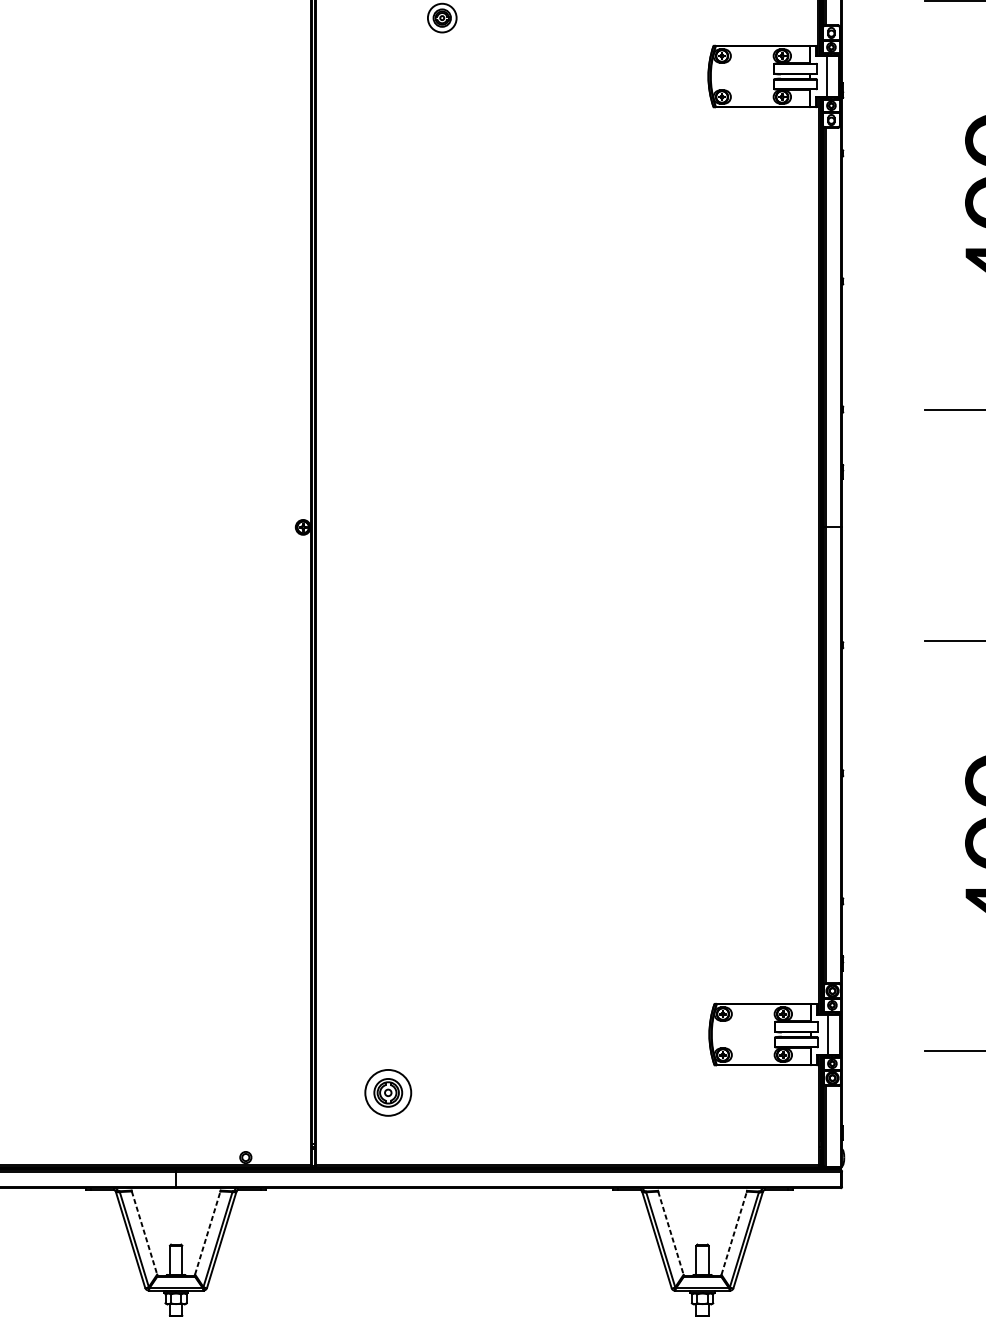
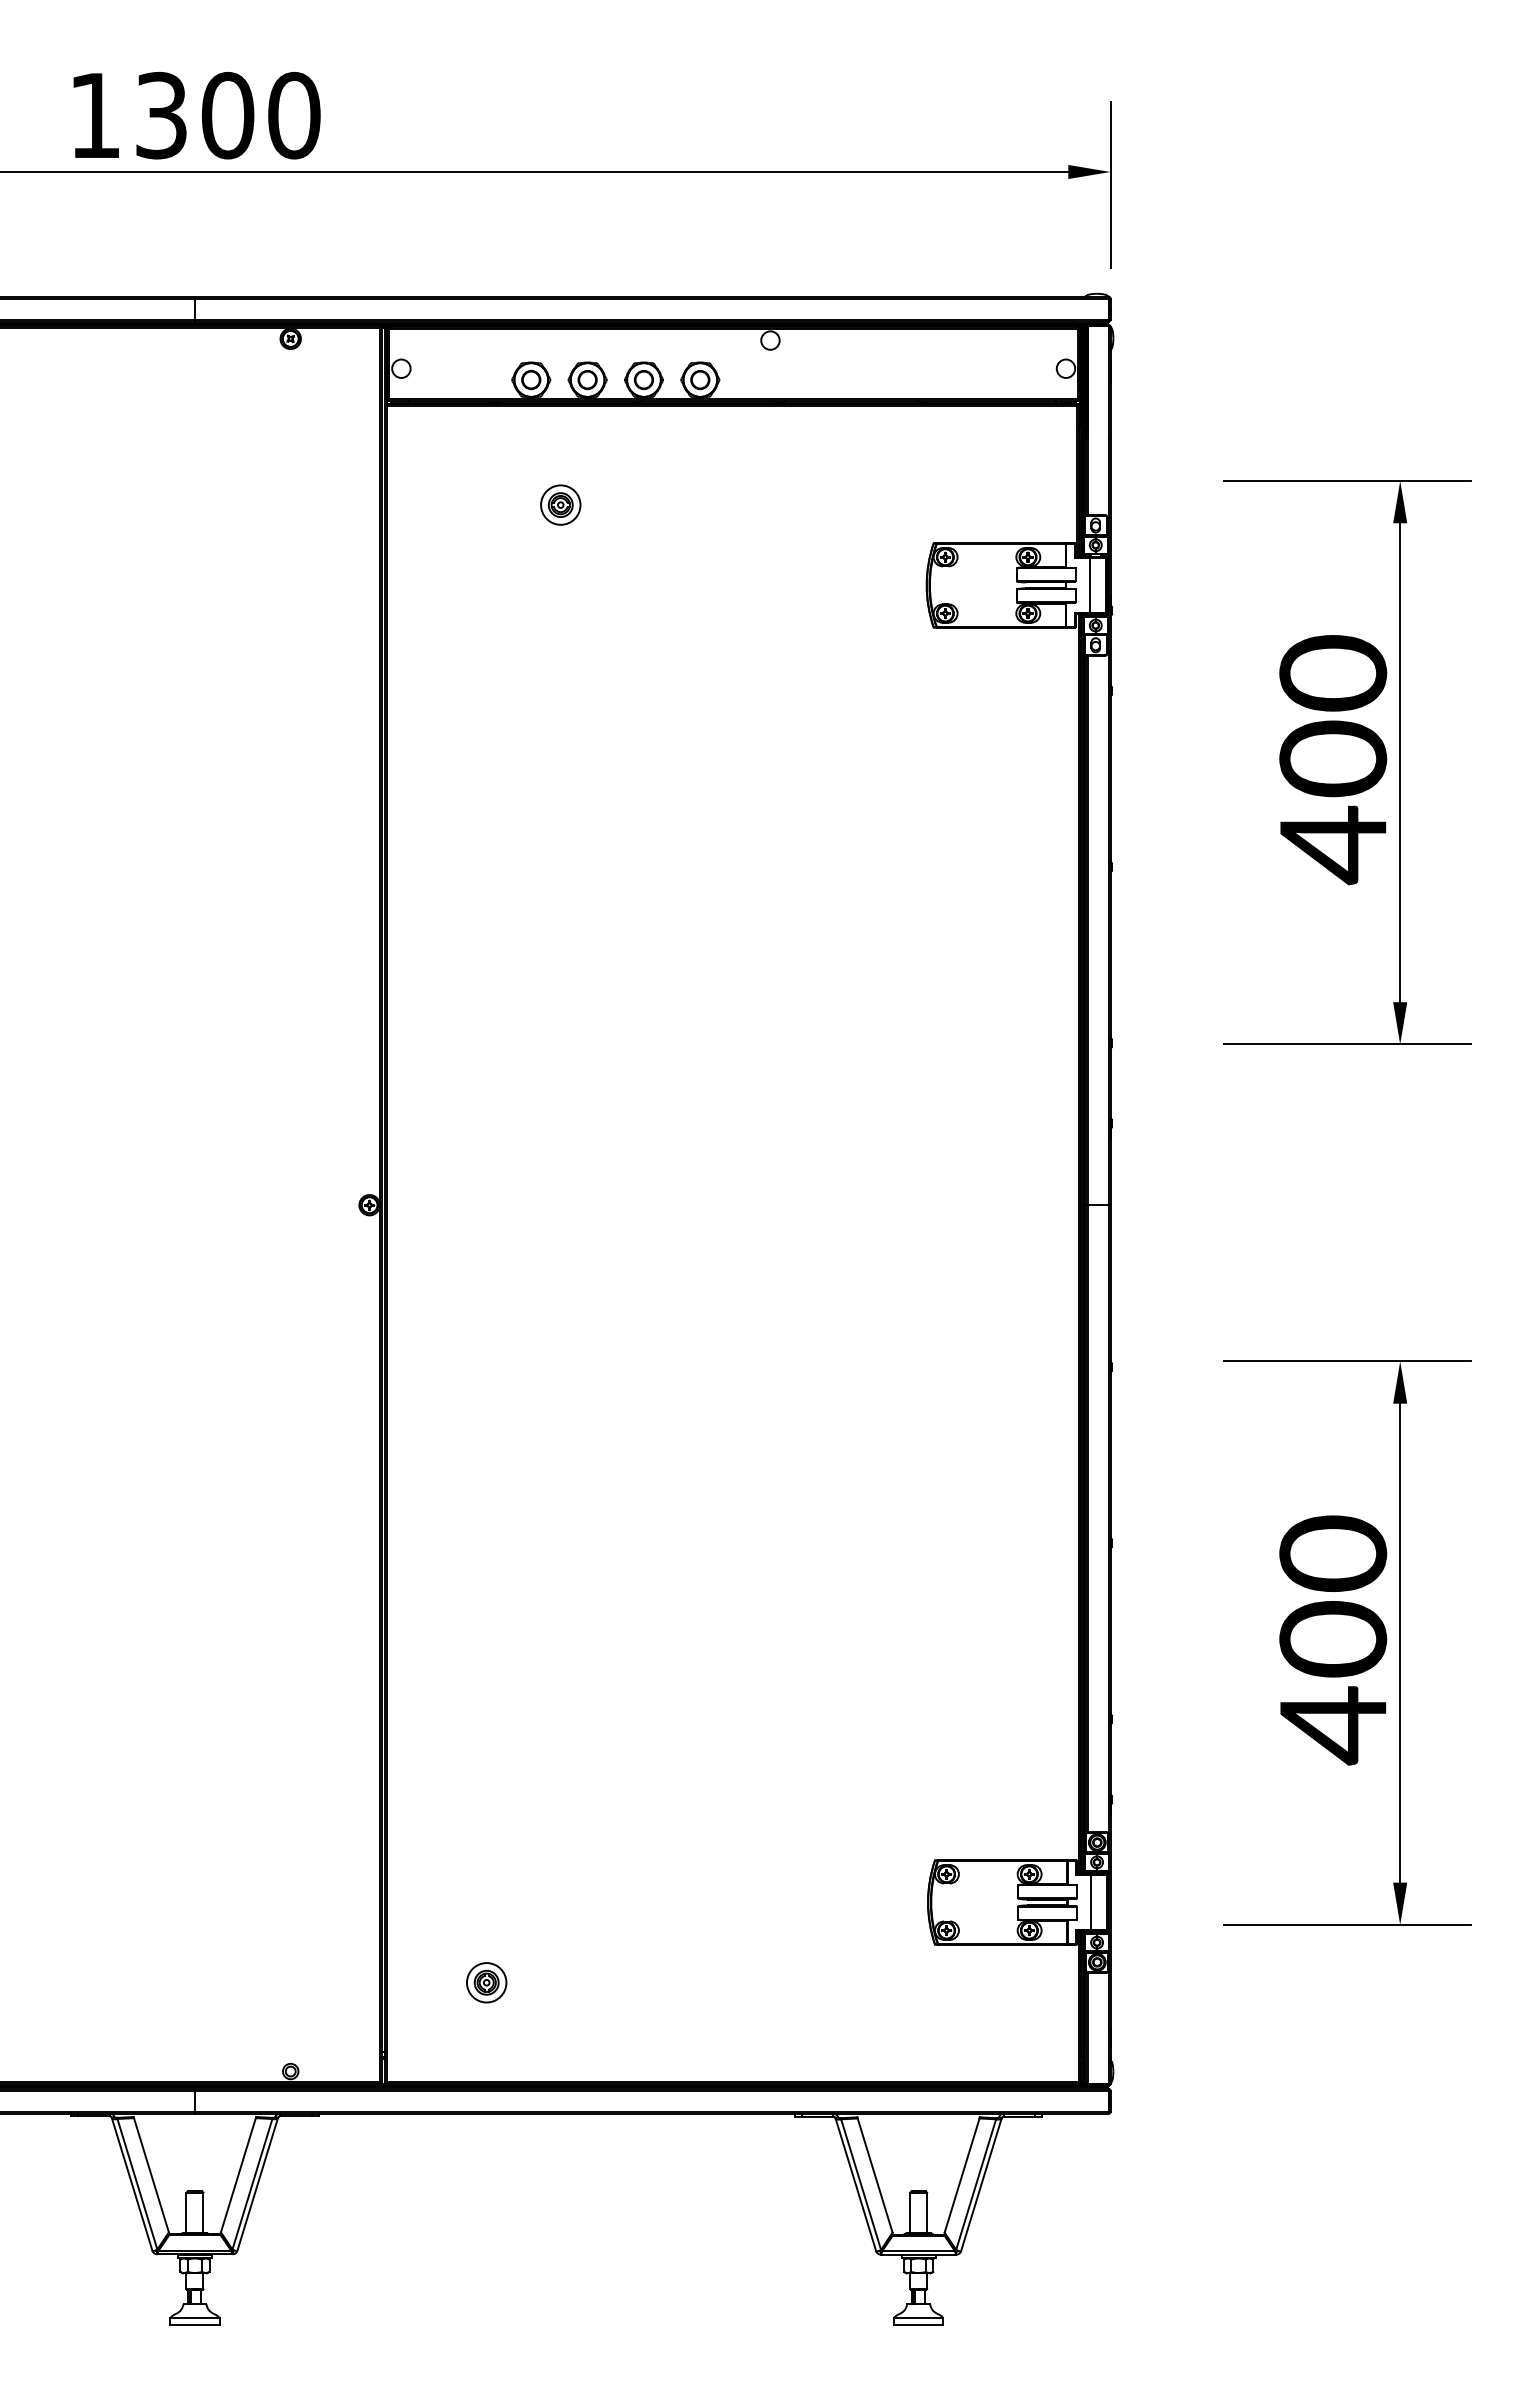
part: (388, 1092) -> (486, 1982), size x0.62
line: (144, 1233) -> (151, 2175), dashed -> solid
line: (207, 1233) -> (238, 2175), dashed -> solid
line: (671, 1233) -> (875, 2175), dashed -> solid
line: (734, 1233) -> (962, 2175), dashed -> solid

